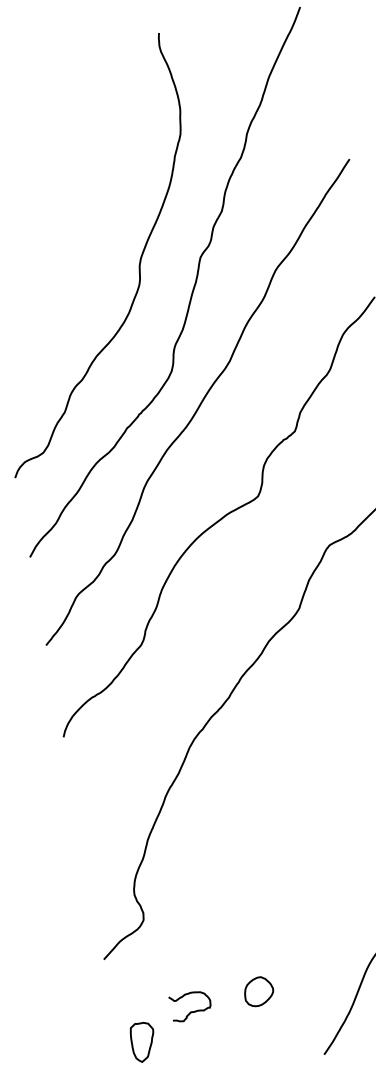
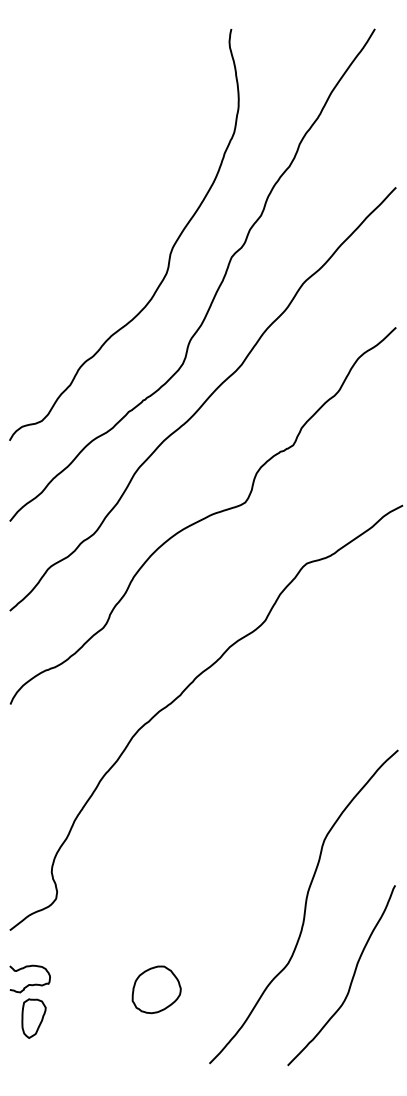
part: (258, 991) -> (156, 989), size x1.67
curve: (191, 1011) -> (29, 984), moved

